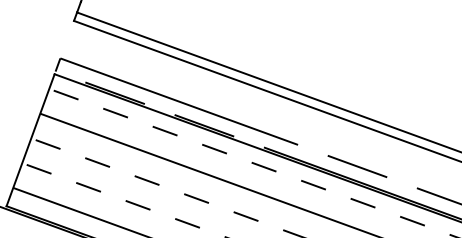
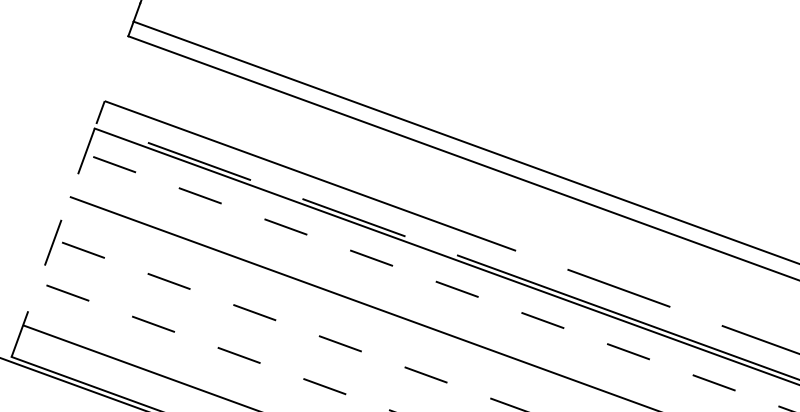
line: (30, 140) -> (52, 243), solid -> dashed

